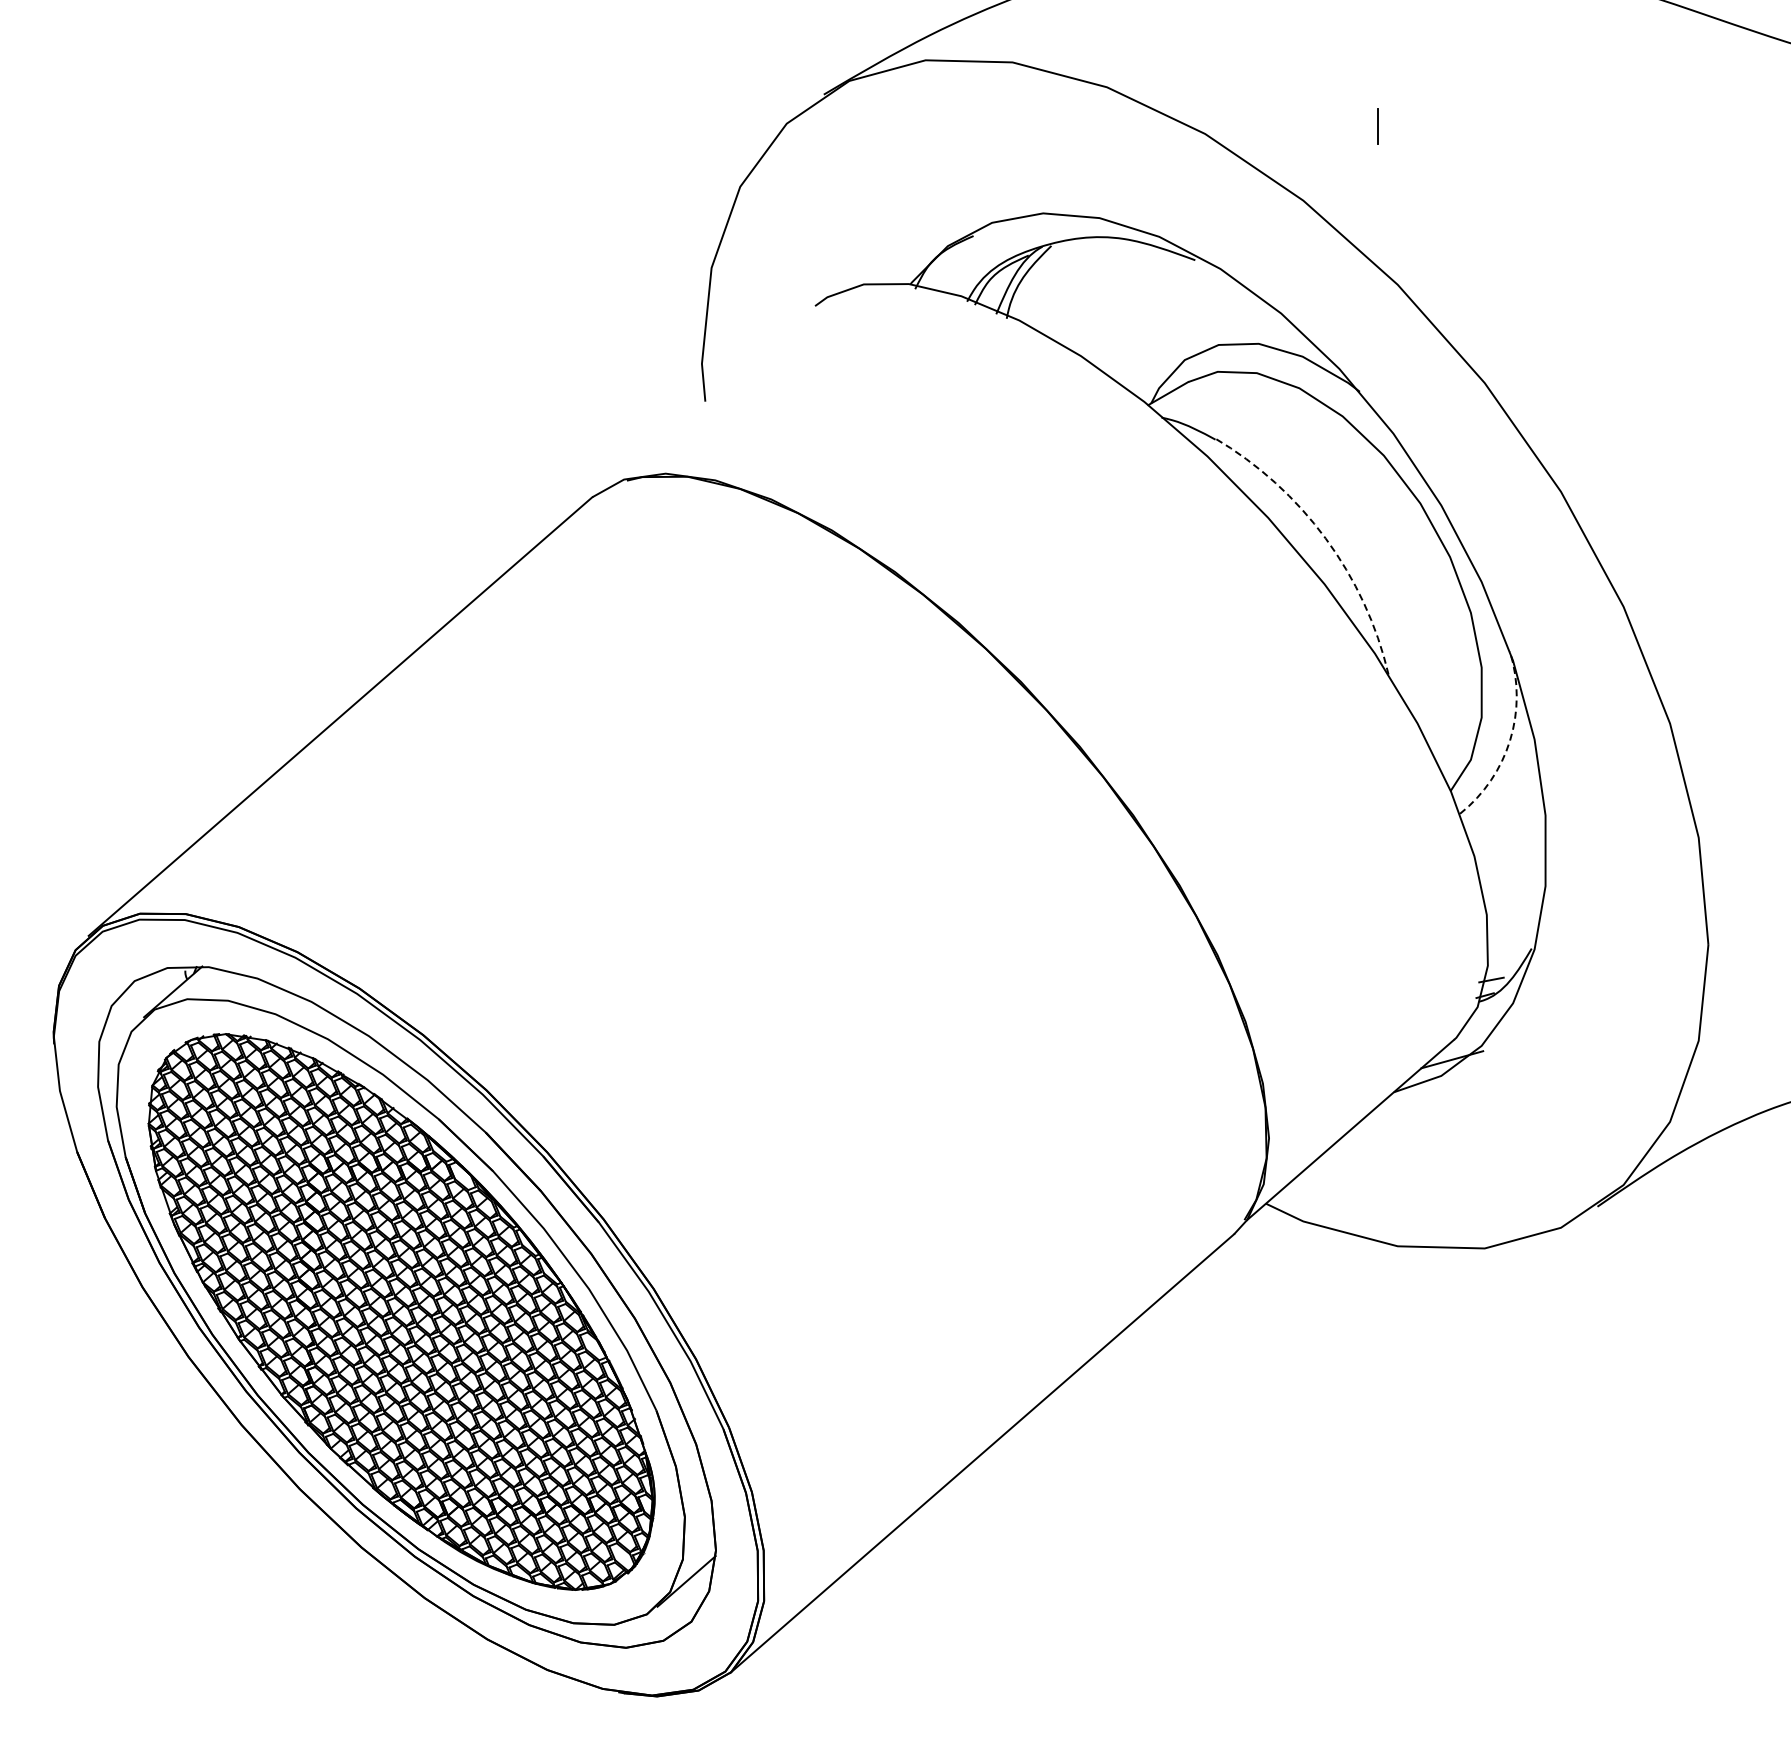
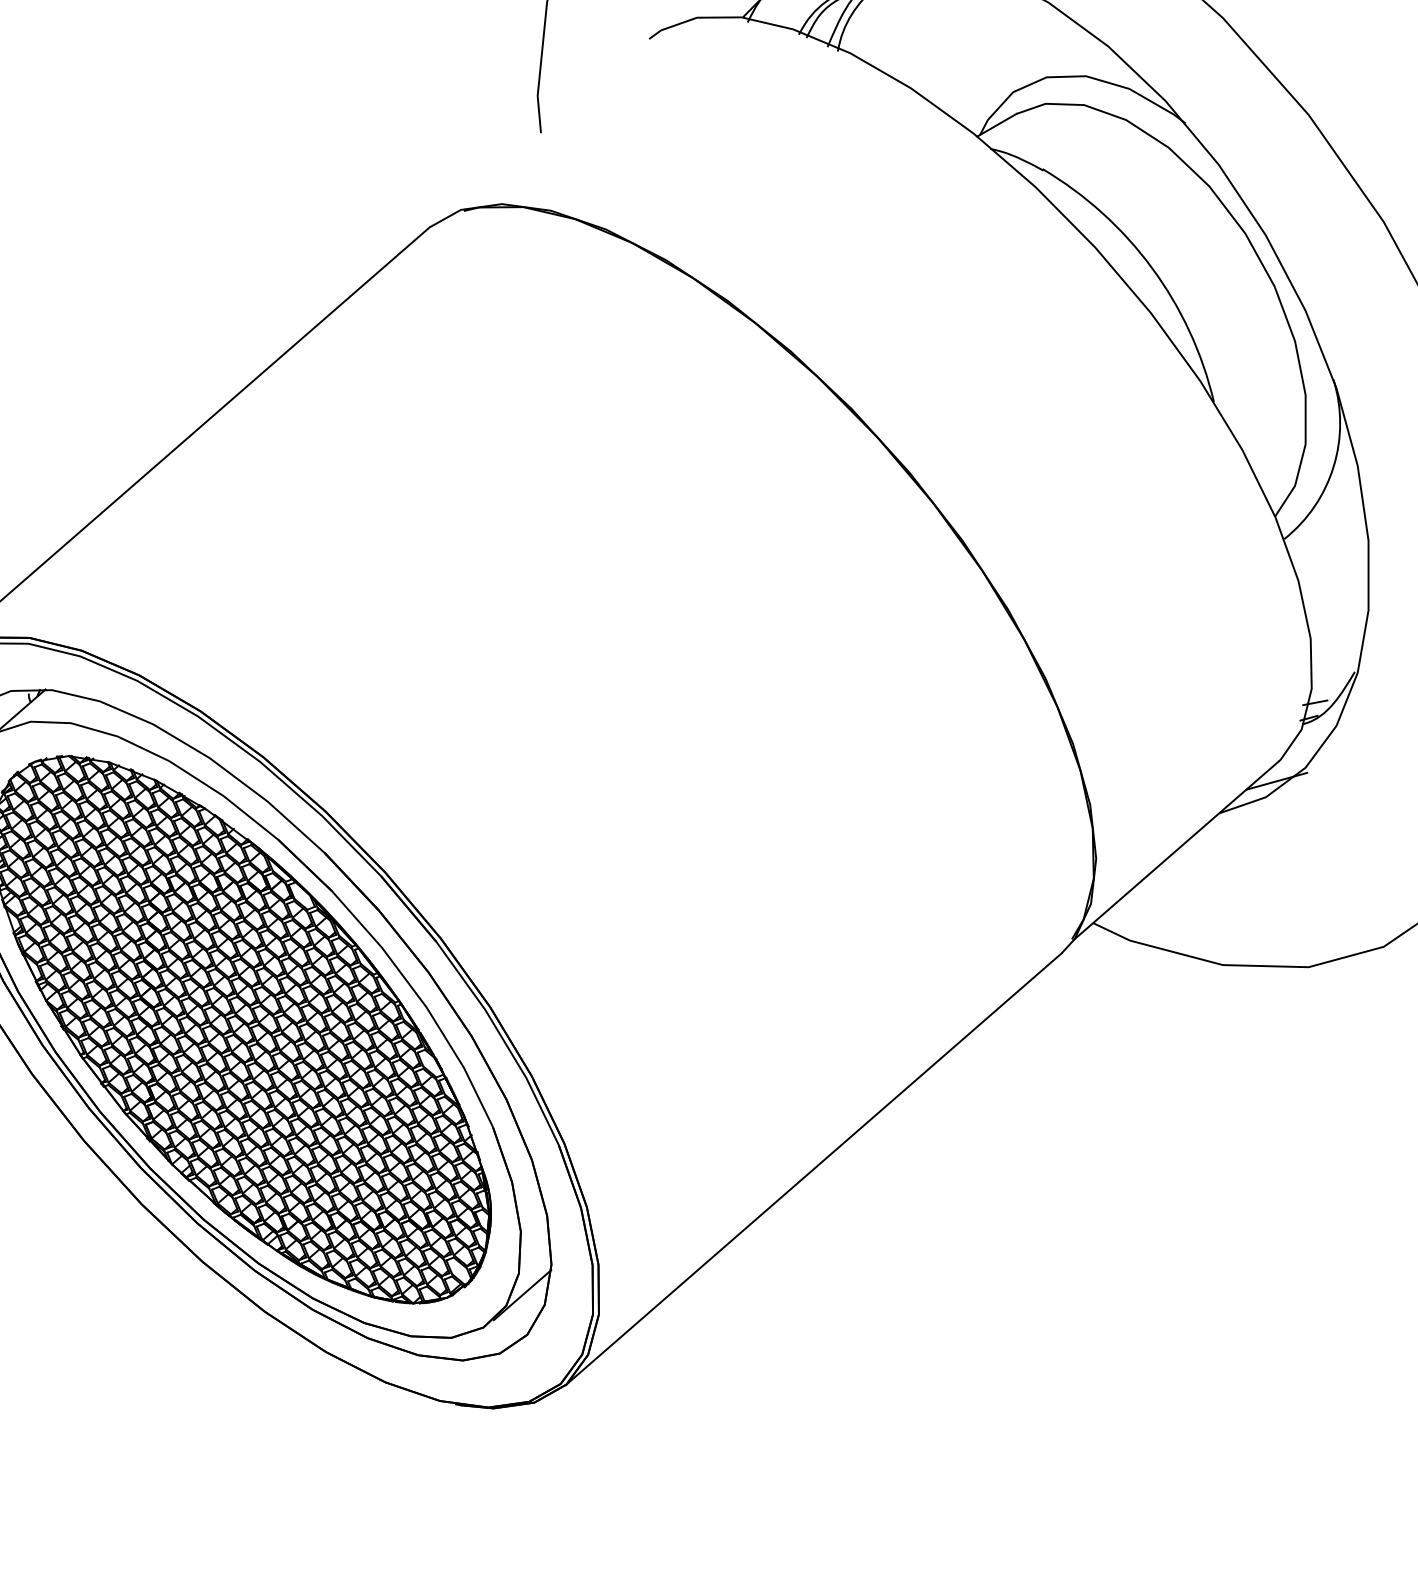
arc: (1325, 538) -> (1151, 267), dashed -> solid
arc: (1510, 740) -> (1334, 466), dashed -> solid

